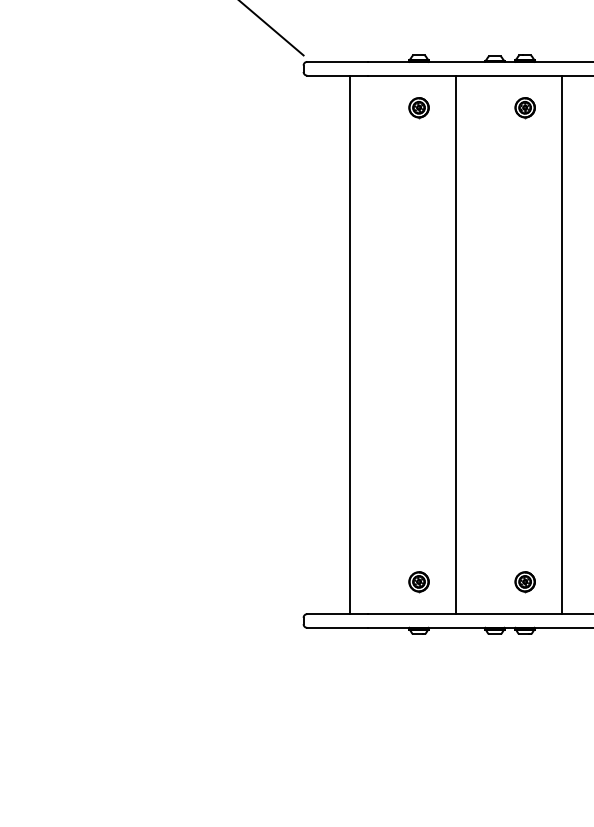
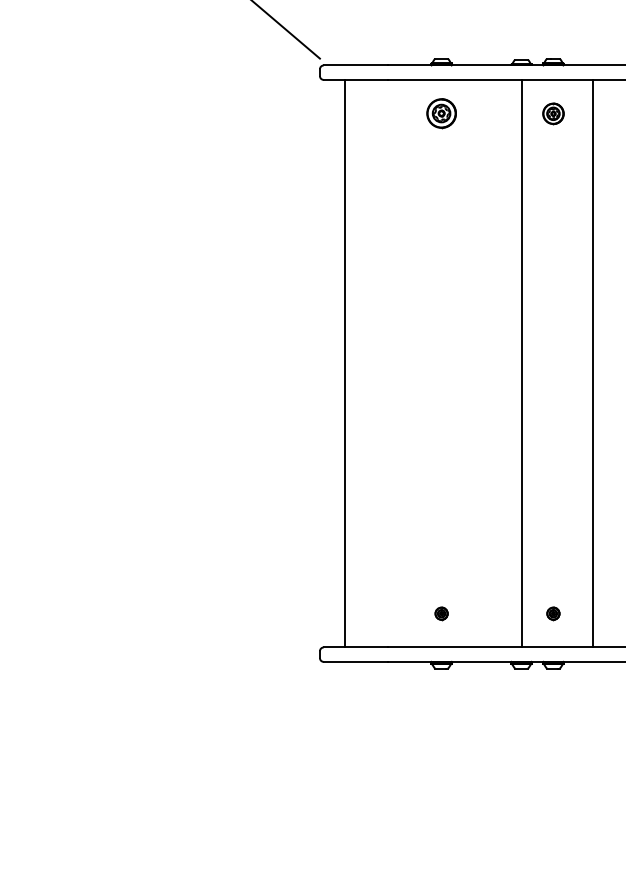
part: (418, 108) -> (441, 114), size x1.4
line: (350, 344) -> (345, 363), moved
line: (456, 344) -> (522, 363), moved
part: (418, 582) -> (441, 614), size x0.6
part: (524, 582) -> (552, 614), size x0.6

